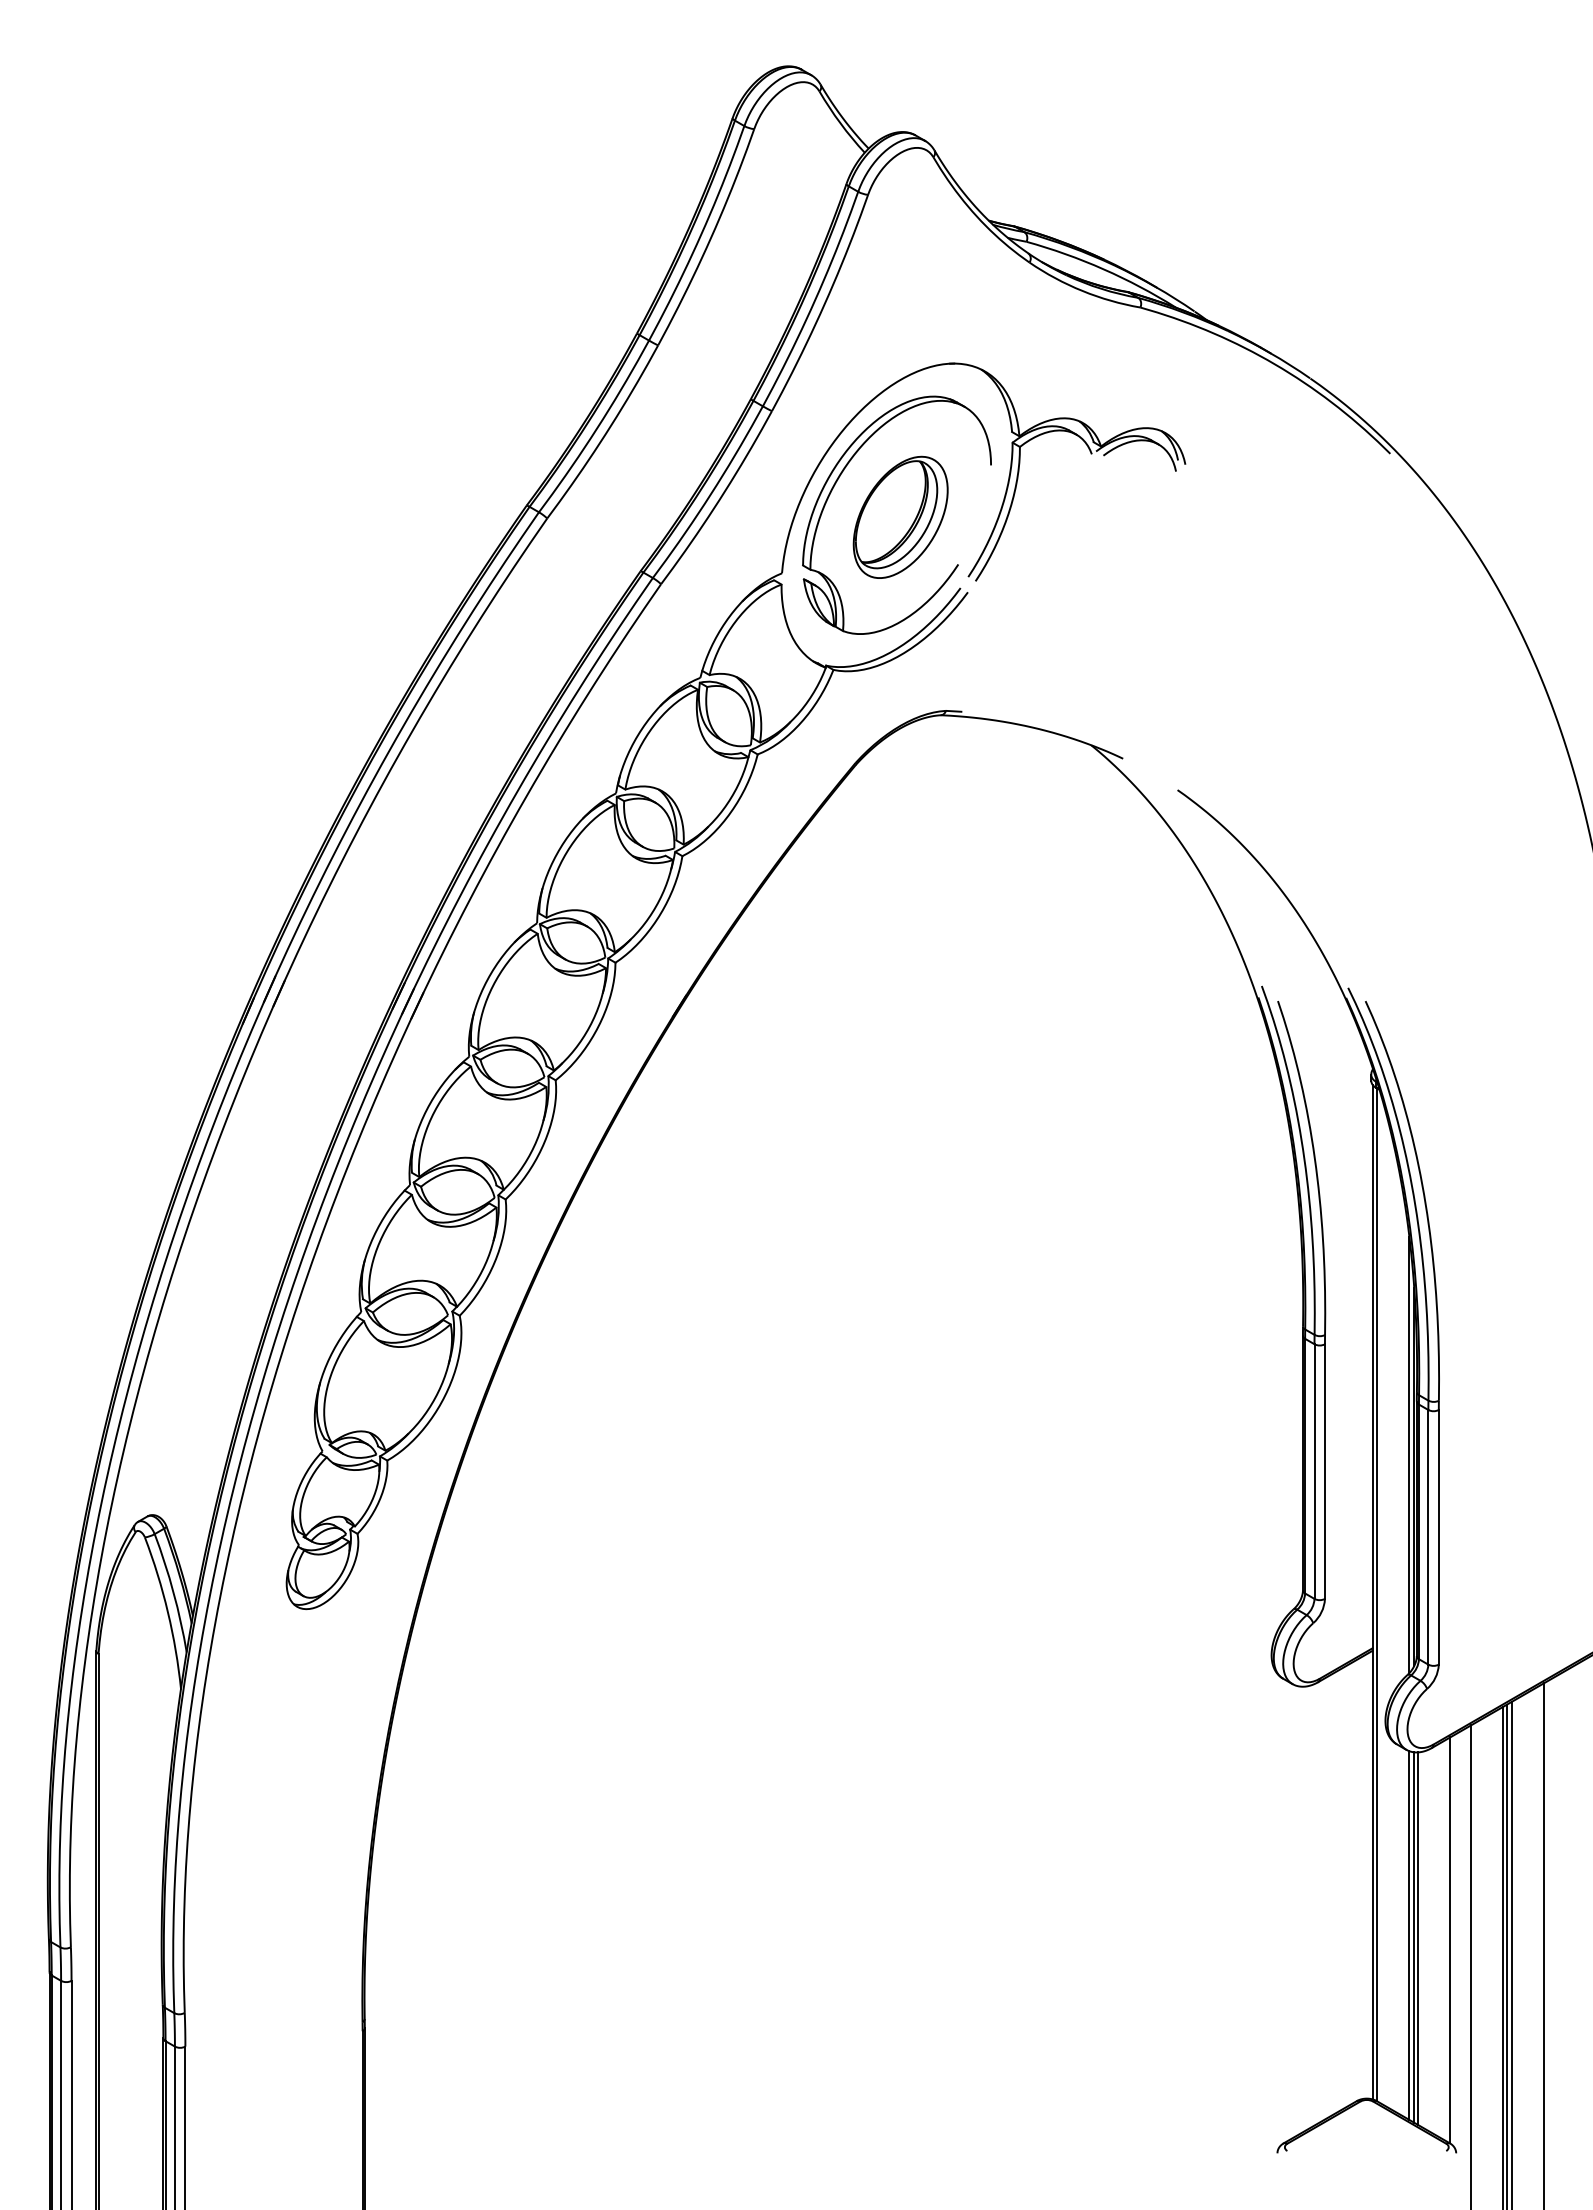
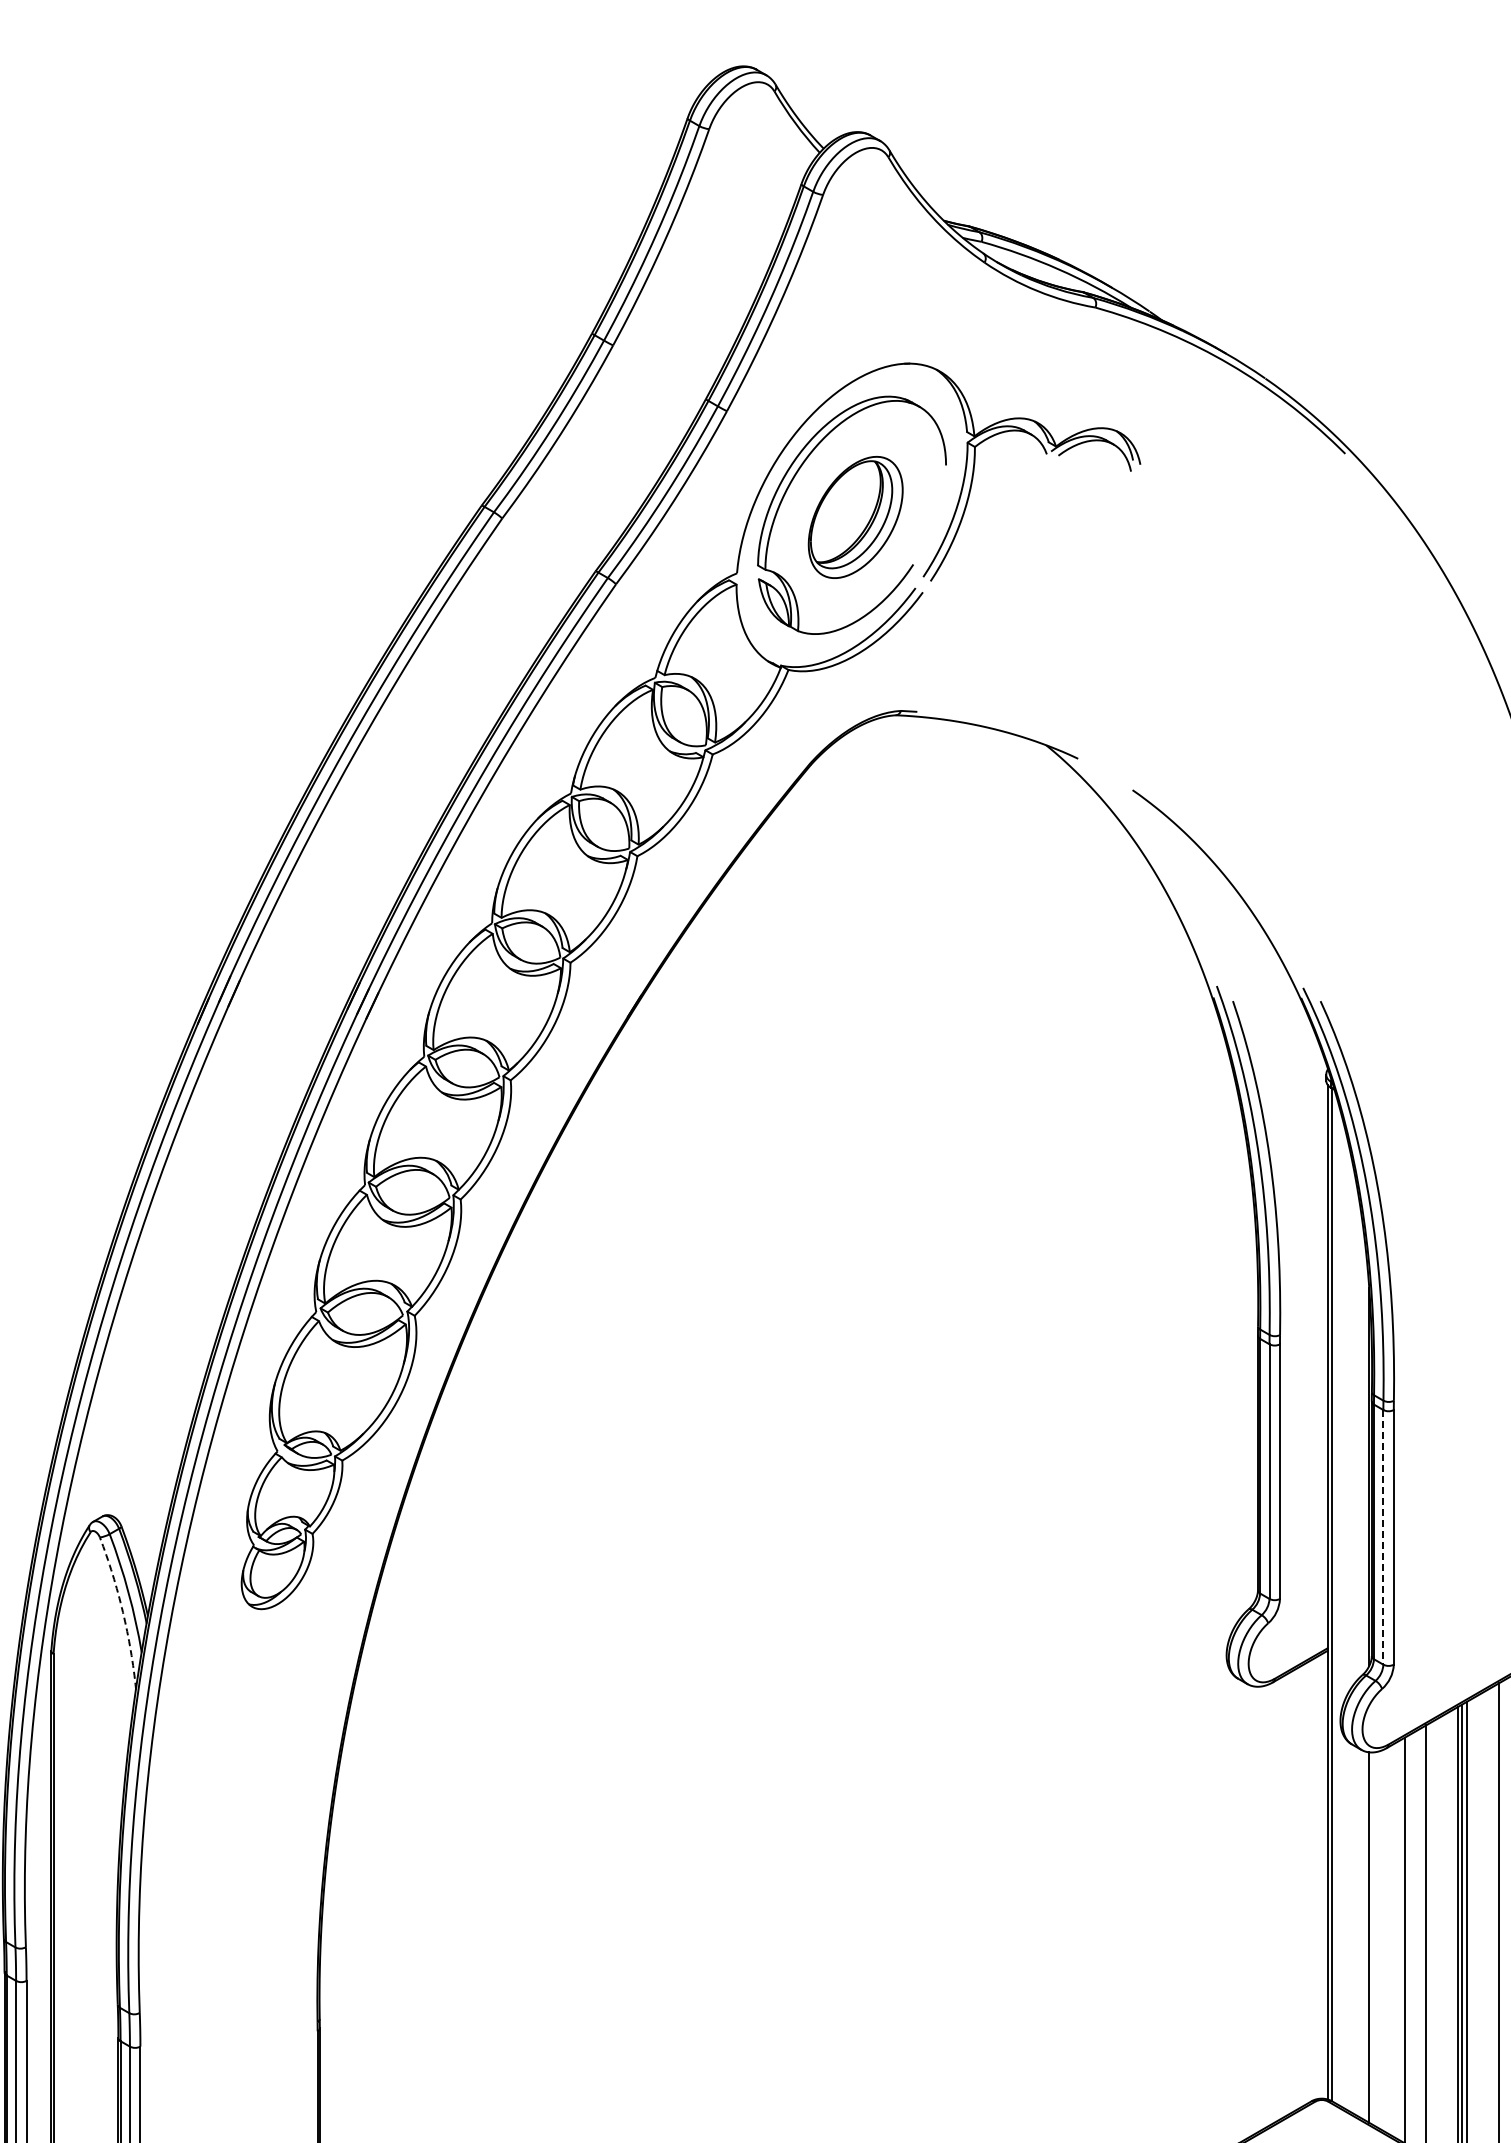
line: (1409, 1455) -> (1364, 1455), removed
line: (1428, 1537) -> (1383, 1537), solid -> dashed
arc: (167, 1612) -> (122, 1612), solid -> dashed
line: (1409, 1935) -> (1364, 1935), removed
line: (1417, 1938) -> (1372, 1938), removed

